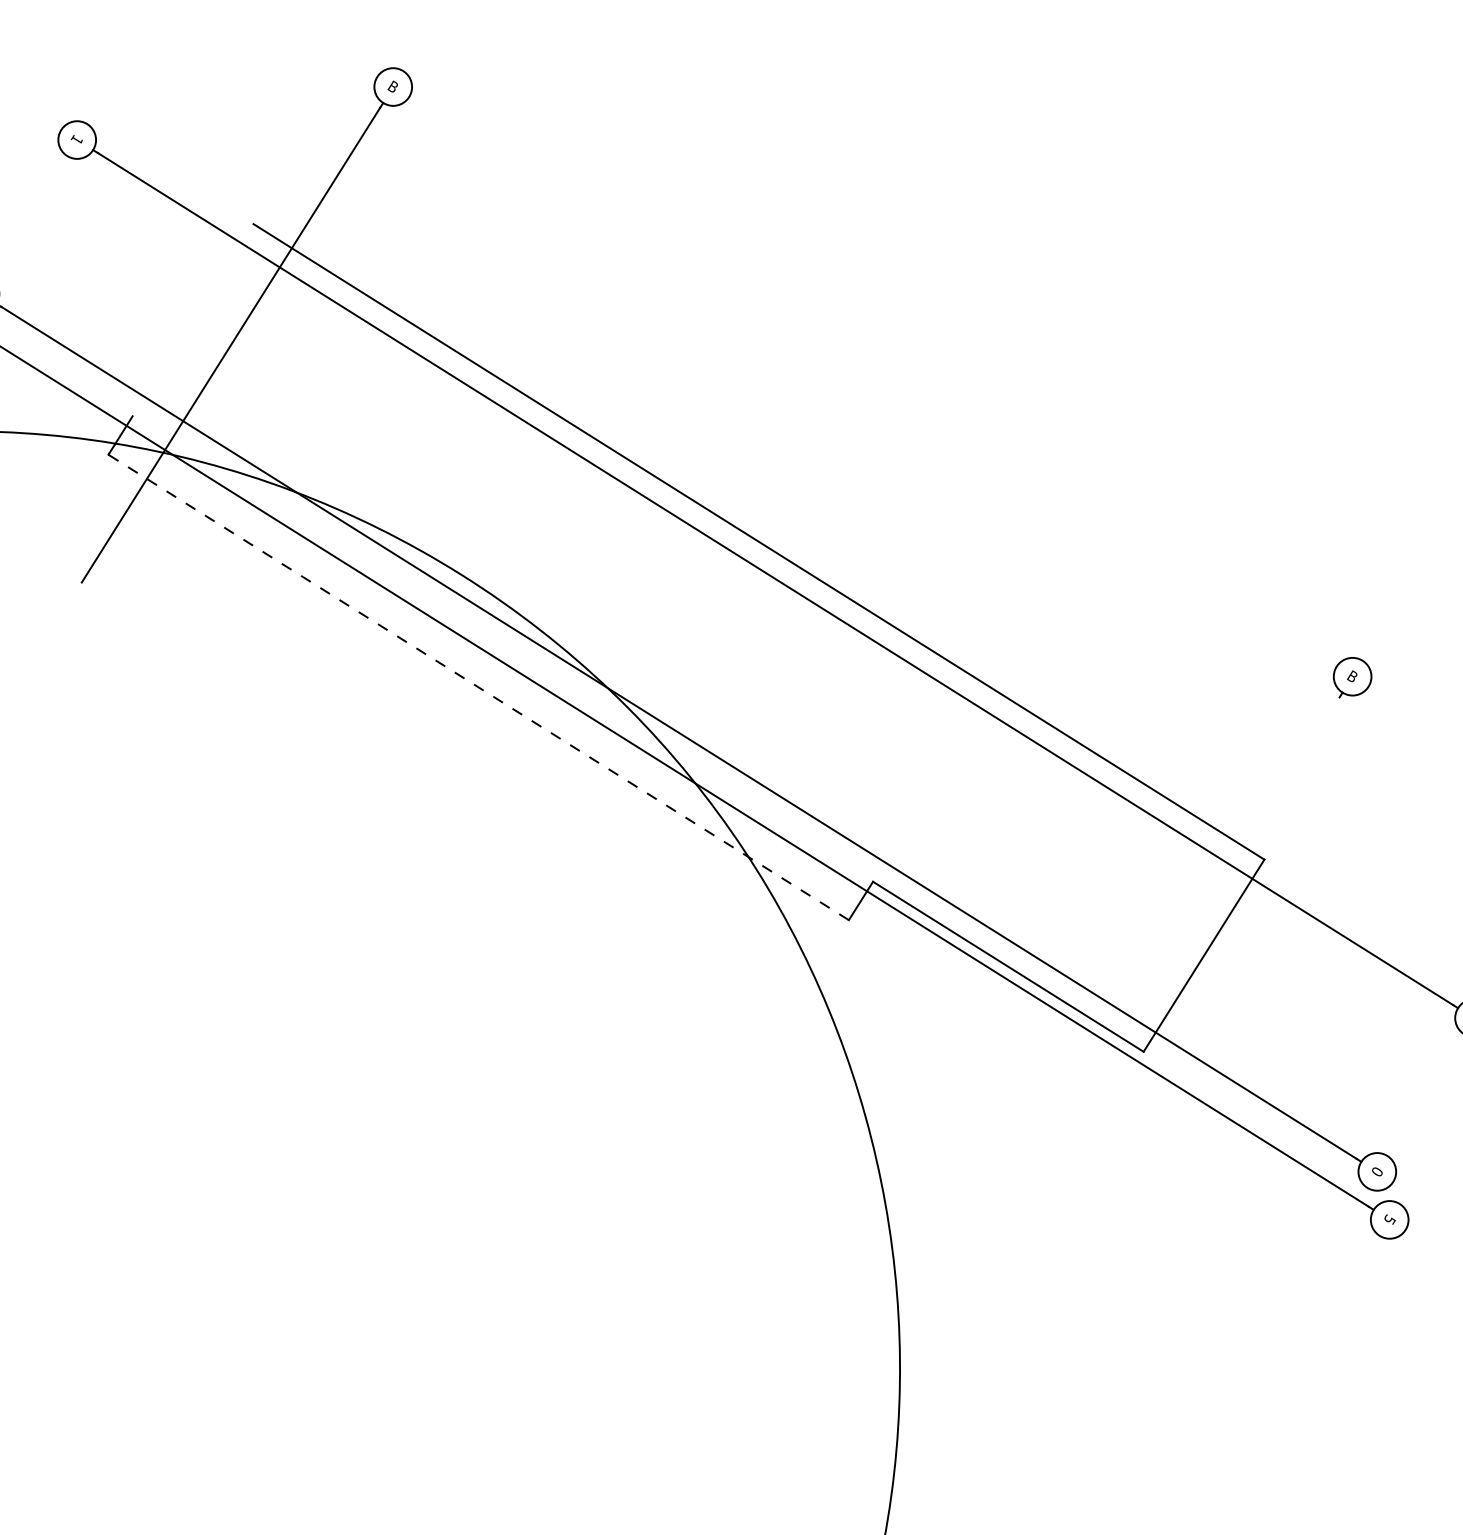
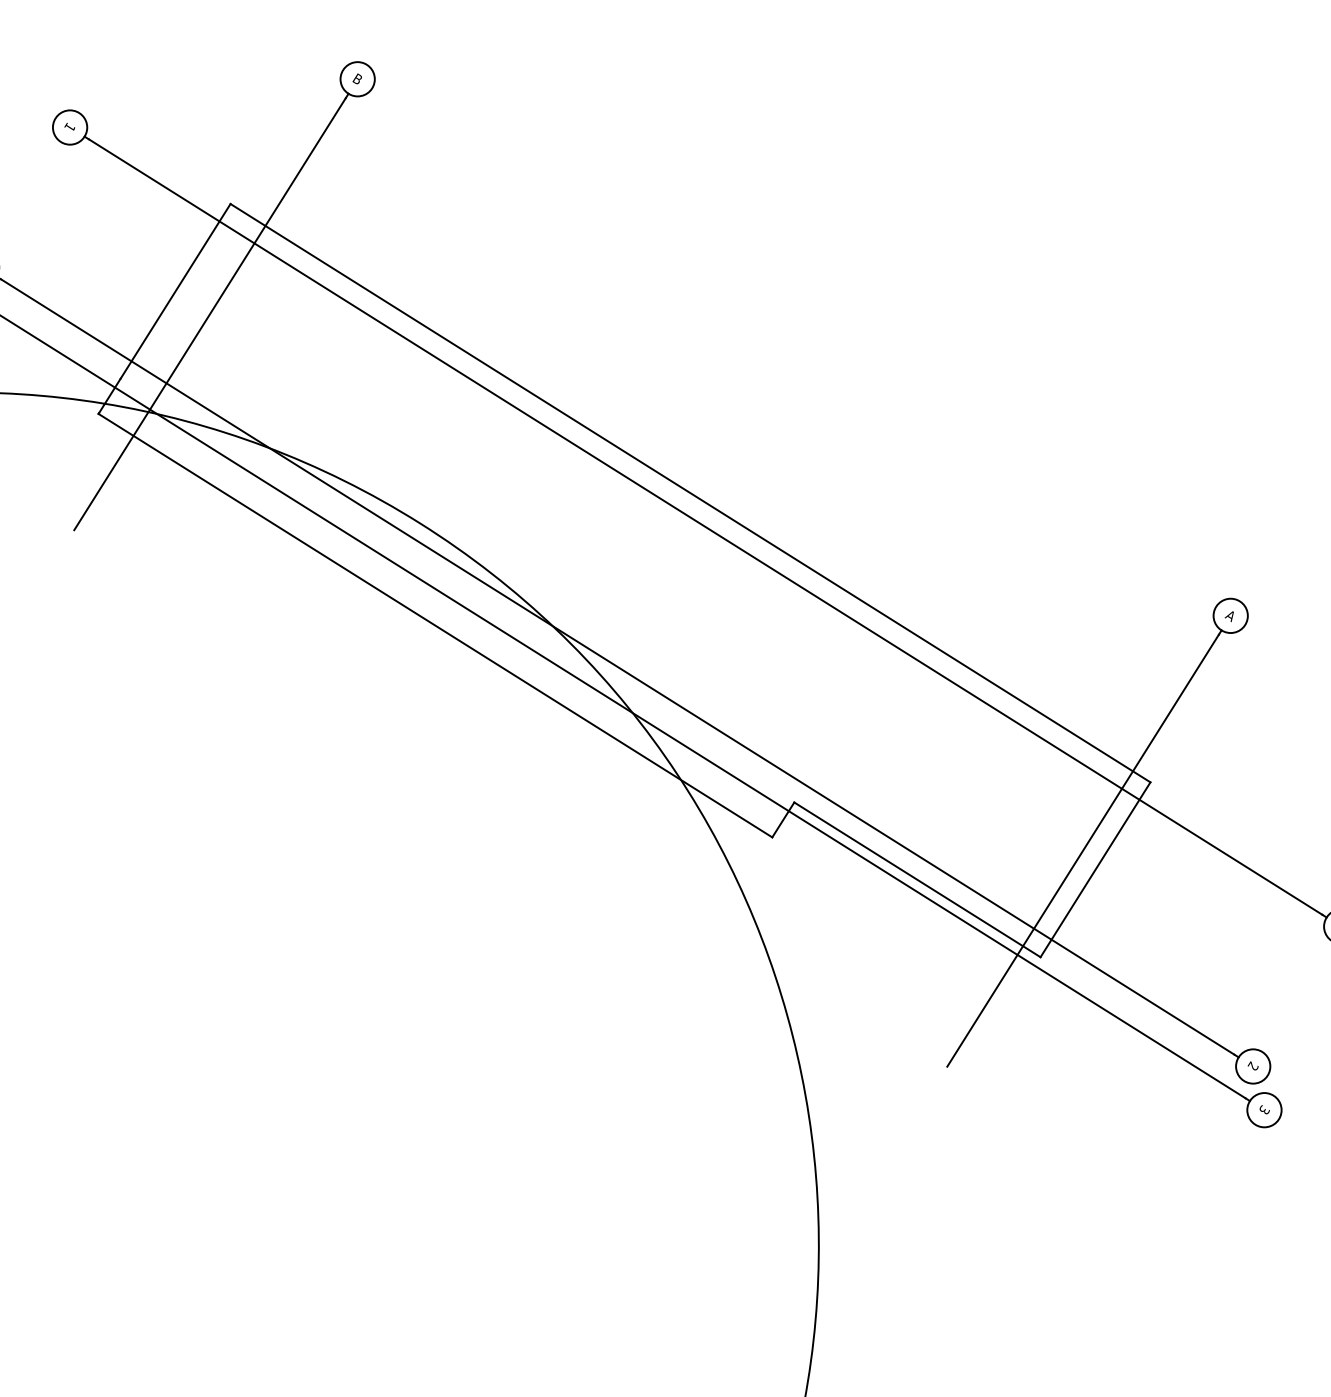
line: (193, 320) -> (175, 291), added
text: (1351, 677) -> (1229, 616), B -> A
line: (478, 687) -> (435, 625), dashed -> solid
line: (1189, 934) -> (1082, 850), added
text: (1376, 1170) -> (1252, 1065), 0 -> 2
text: (1389, 1221) -> (1264, 1111), 5 -> 3

